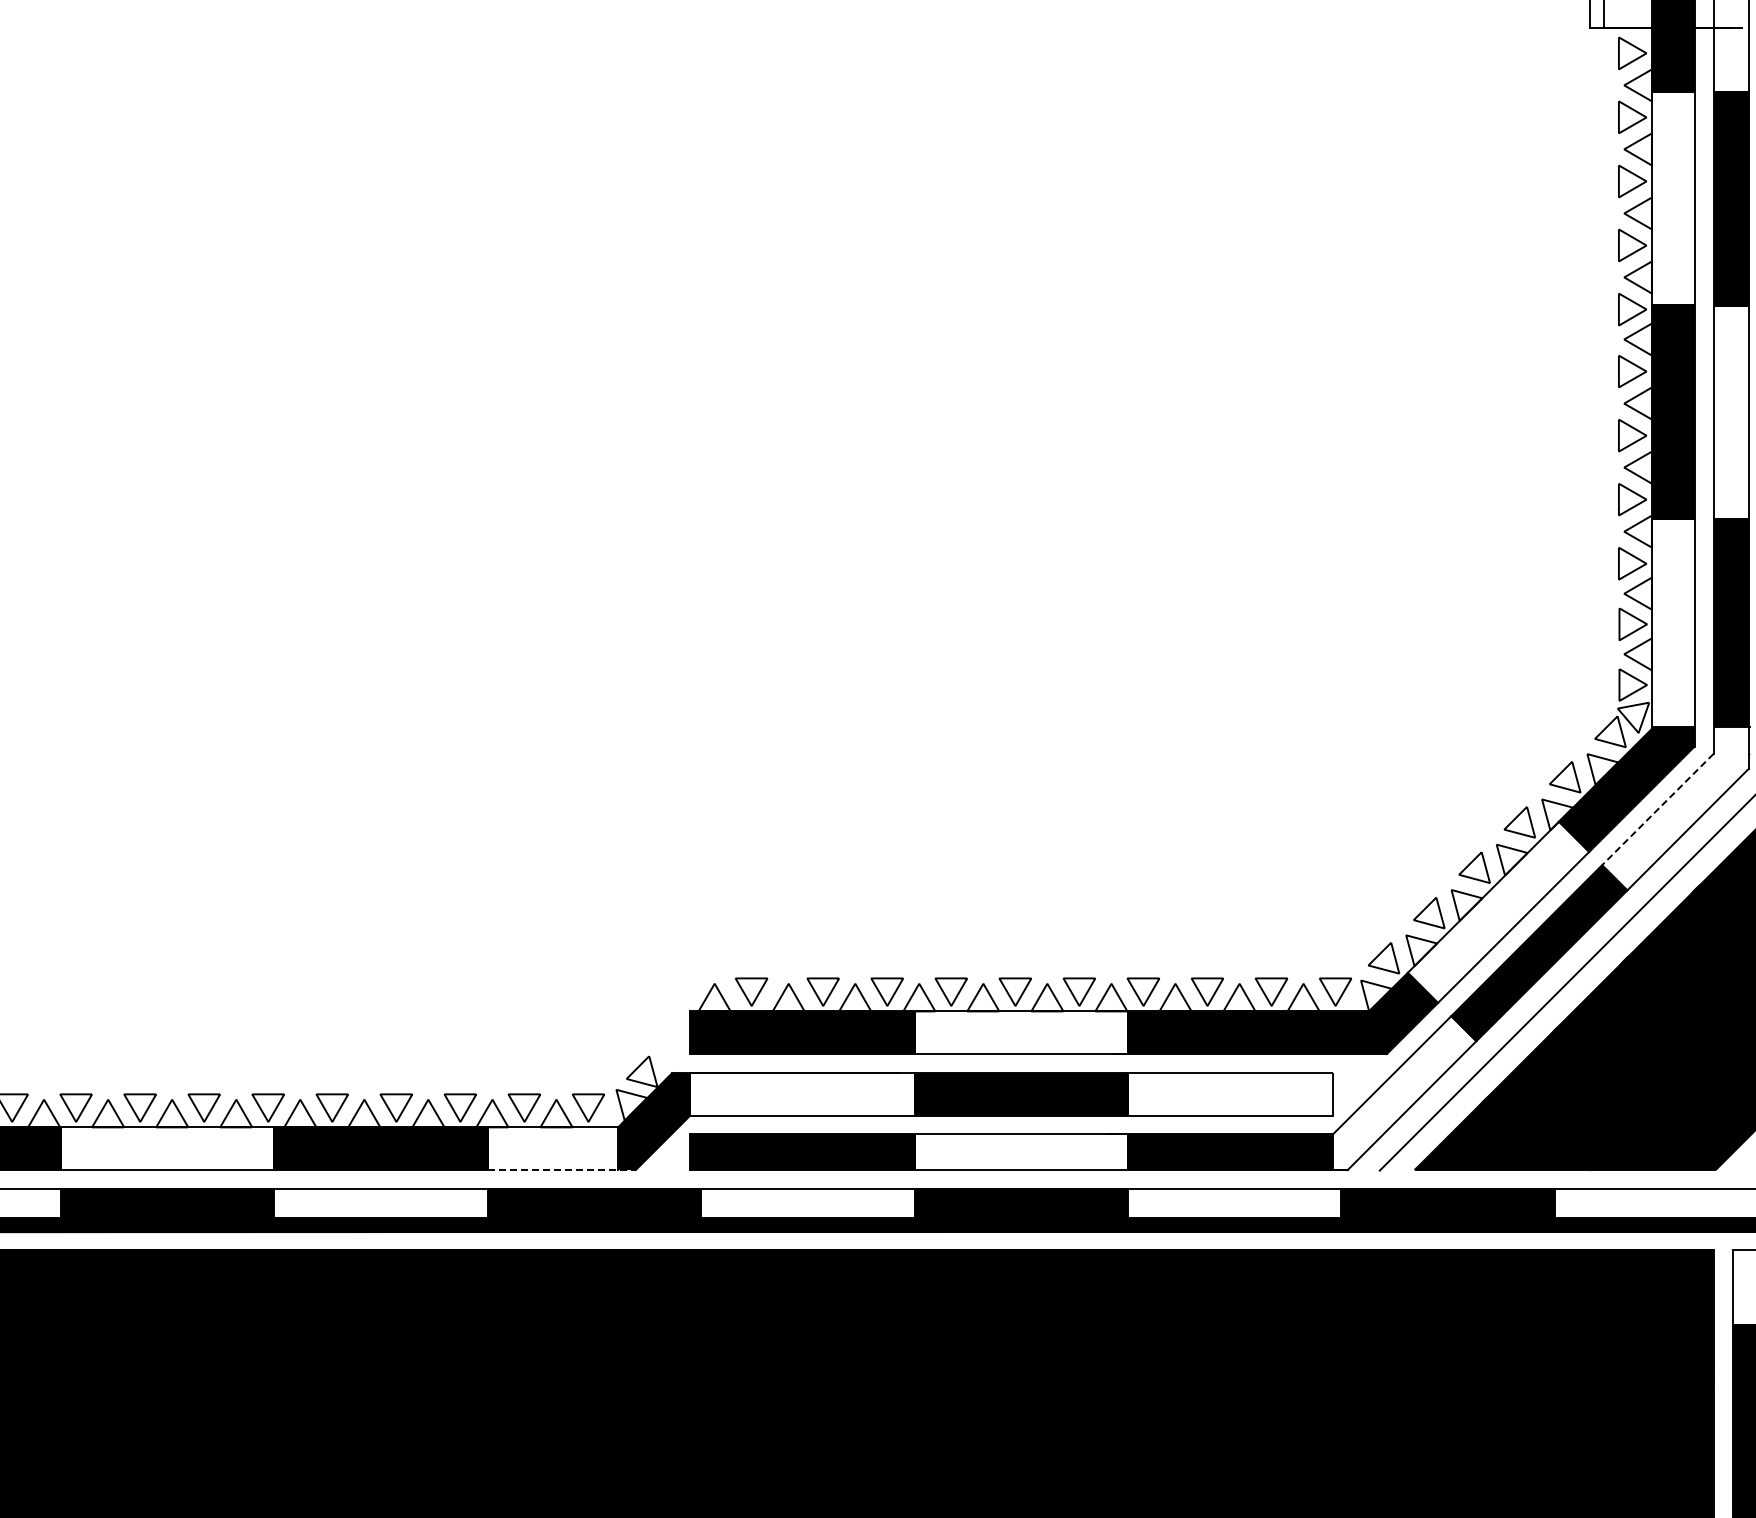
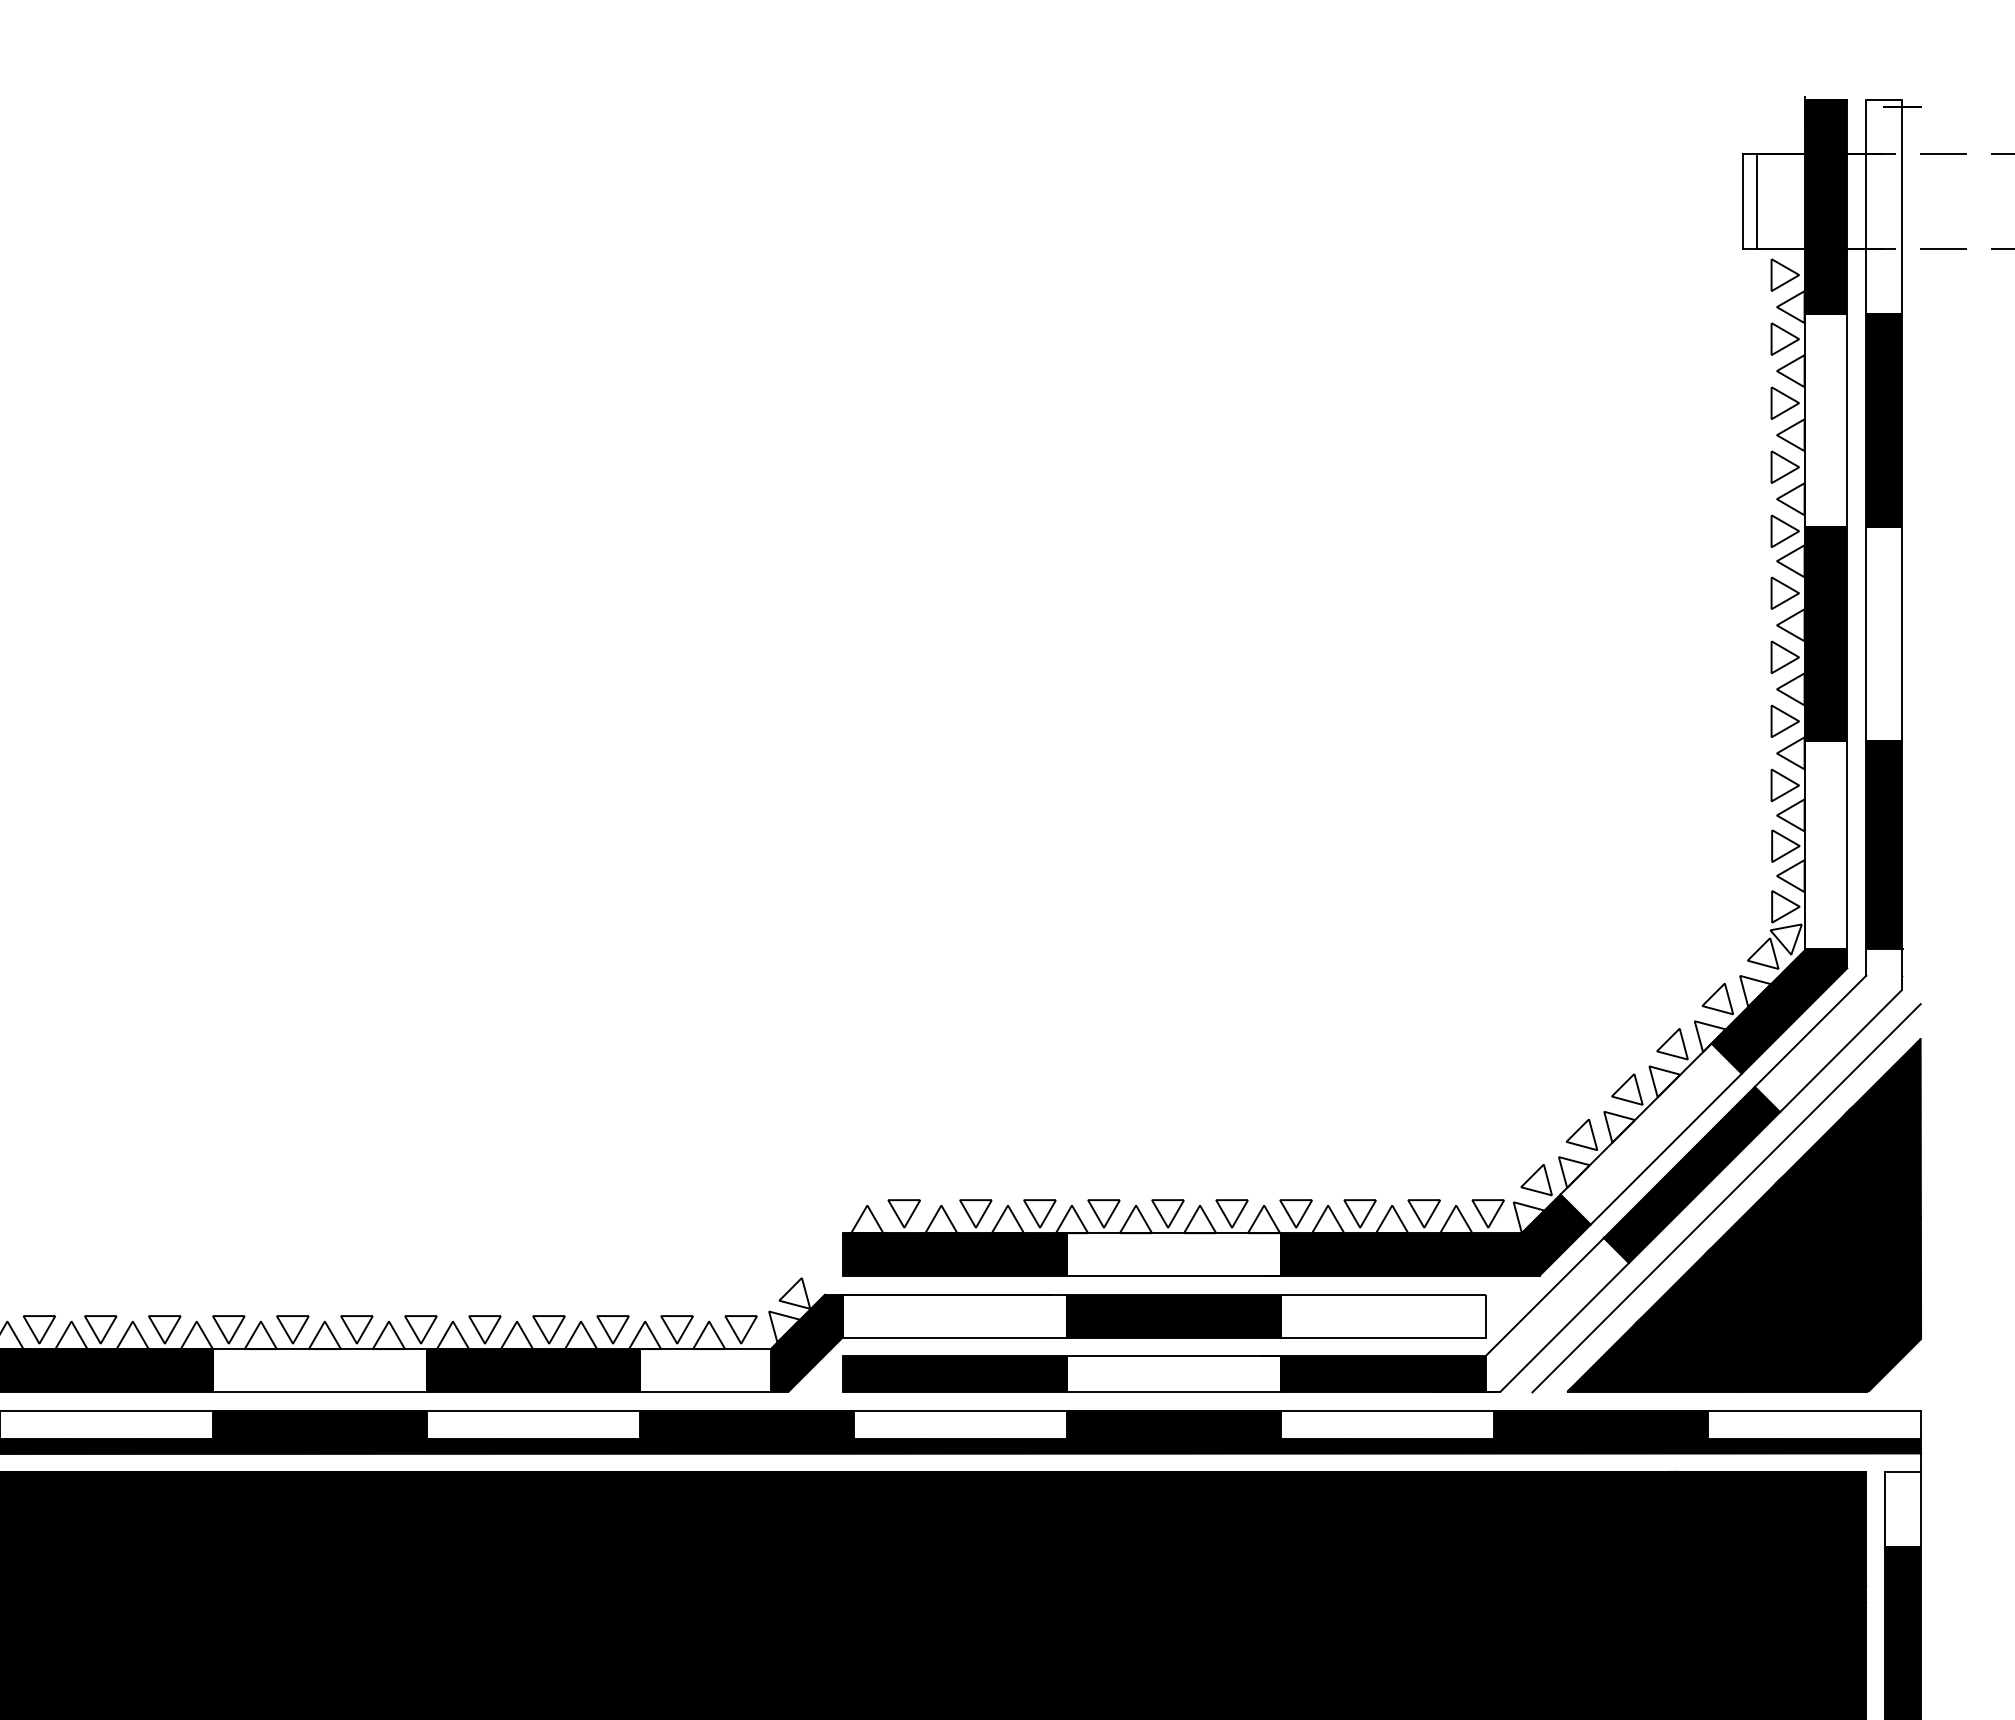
line: (1657, 809) -> (1810, 1031), dashed -> solid
line: (561, 1169) -> (714, 1391), dashed -> solid

